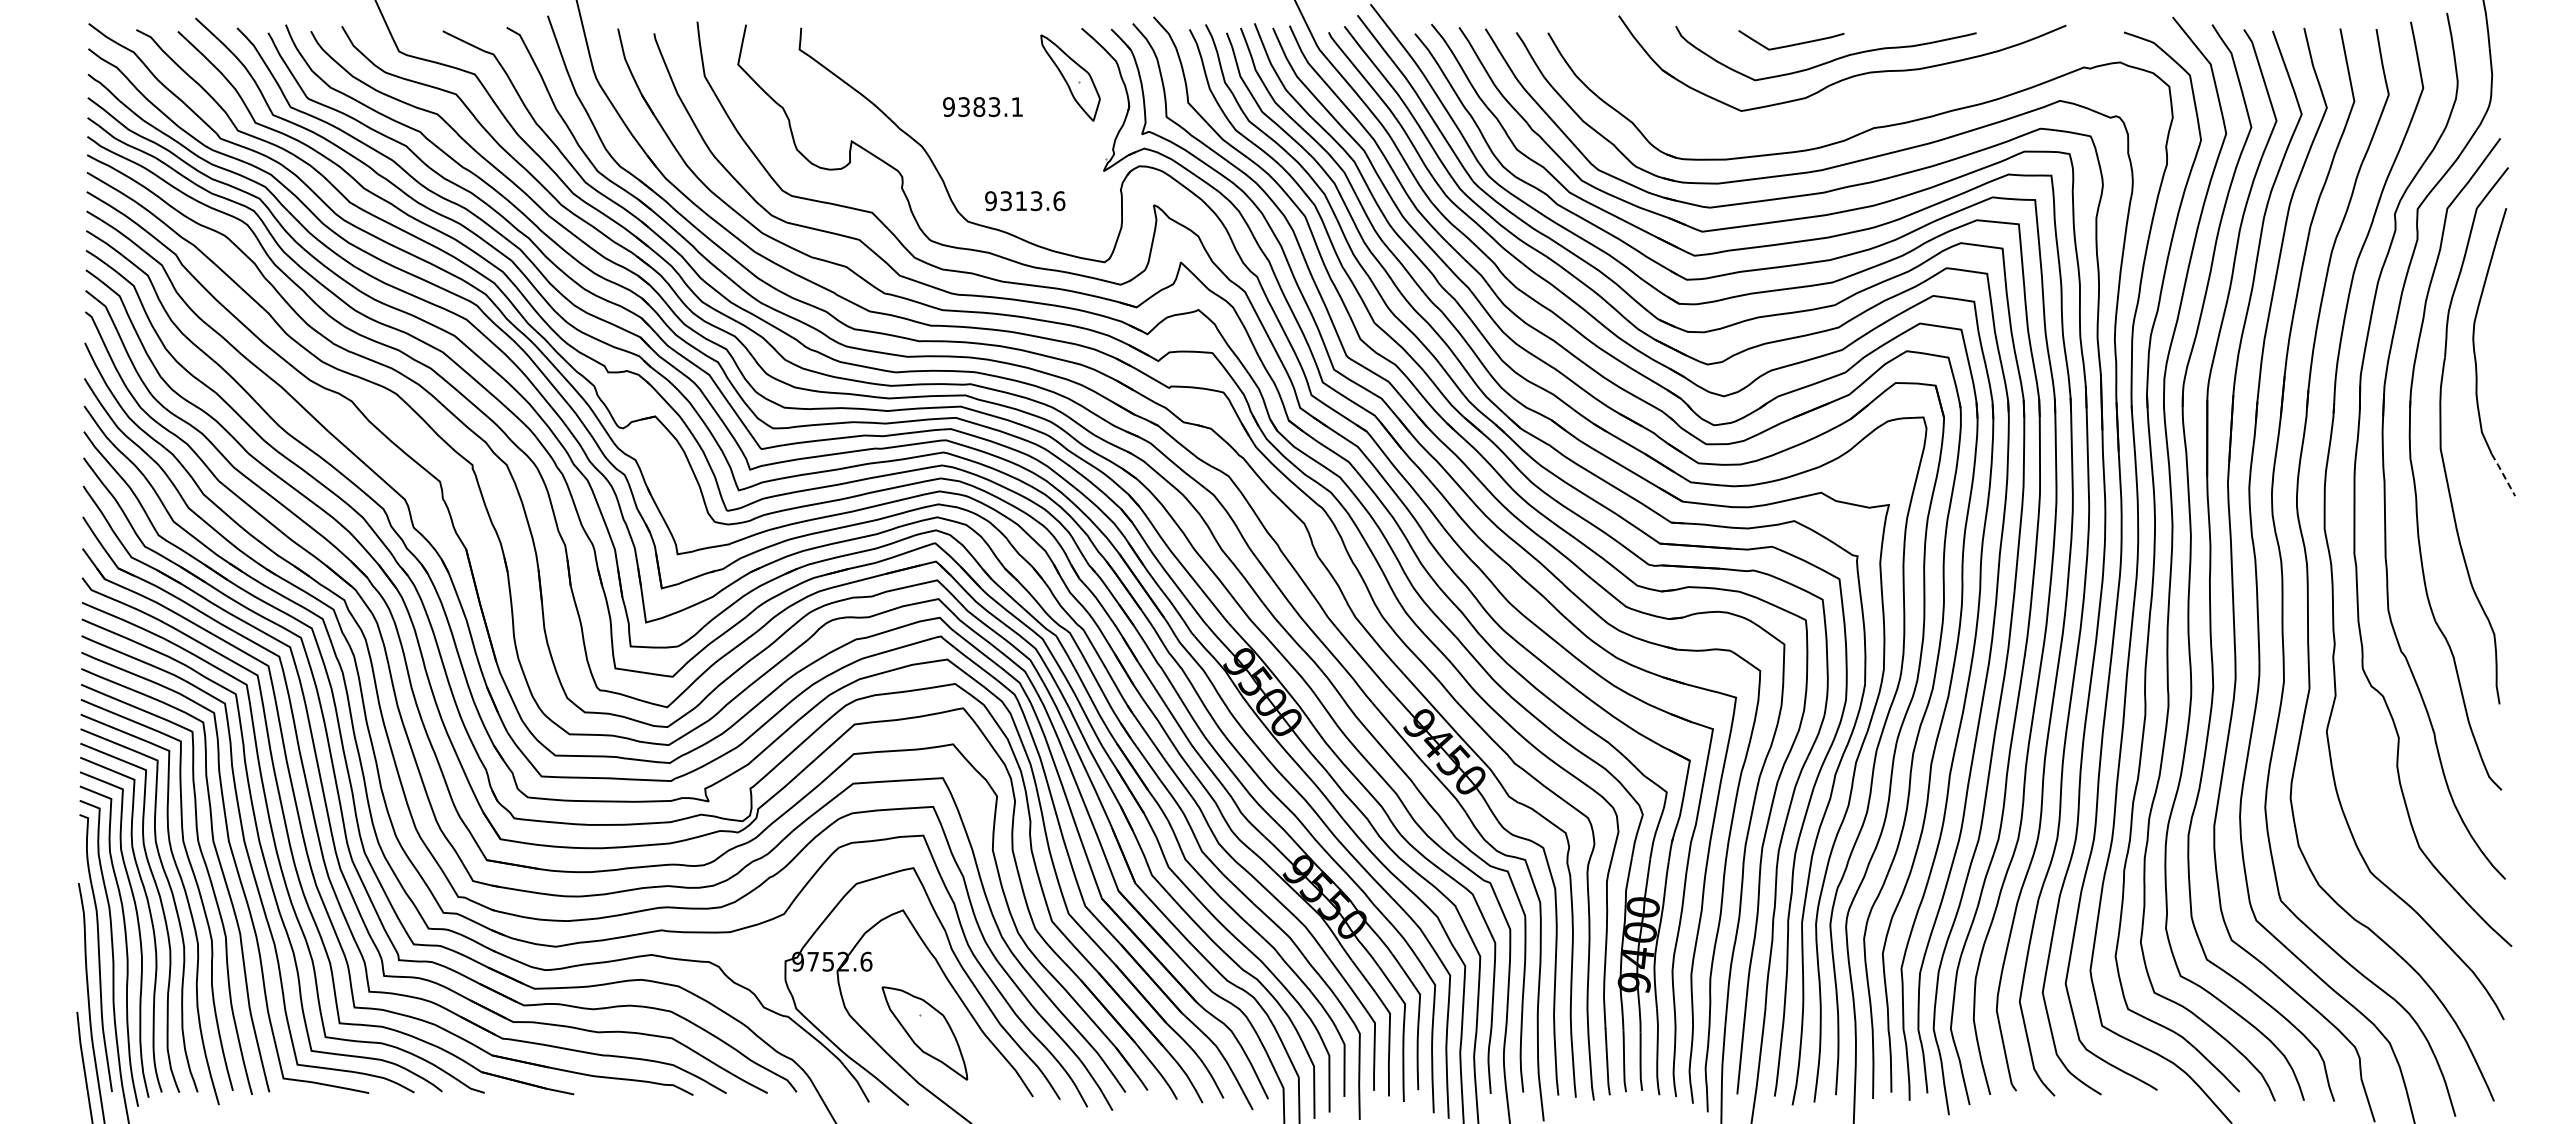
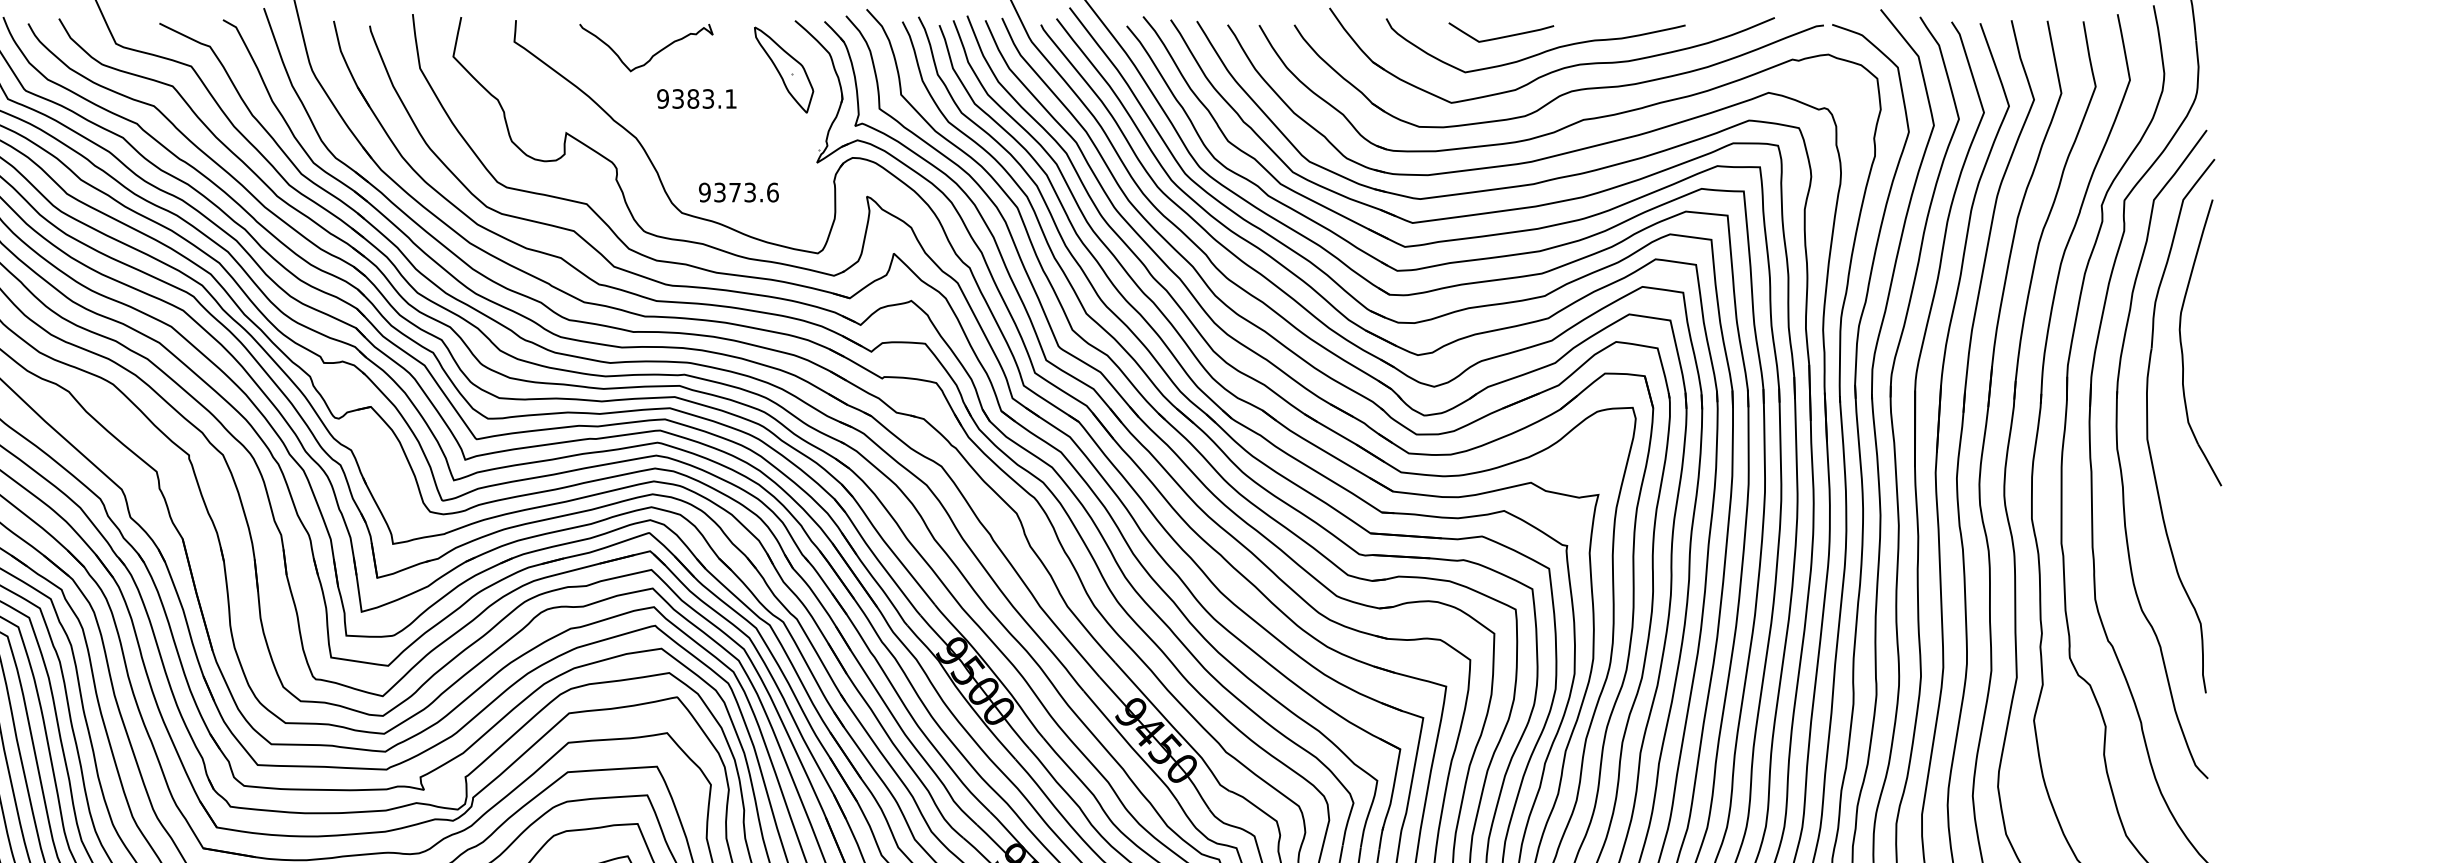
curve: (939, 62) -> (653, 54), added
part: (1853, 101) -> (1563, 93), added
text: (1020, 200) -> (734, 191), 9313.6 -> 9373.6
line: (2503, 474) -> (2209, 464), dashed -> solid

